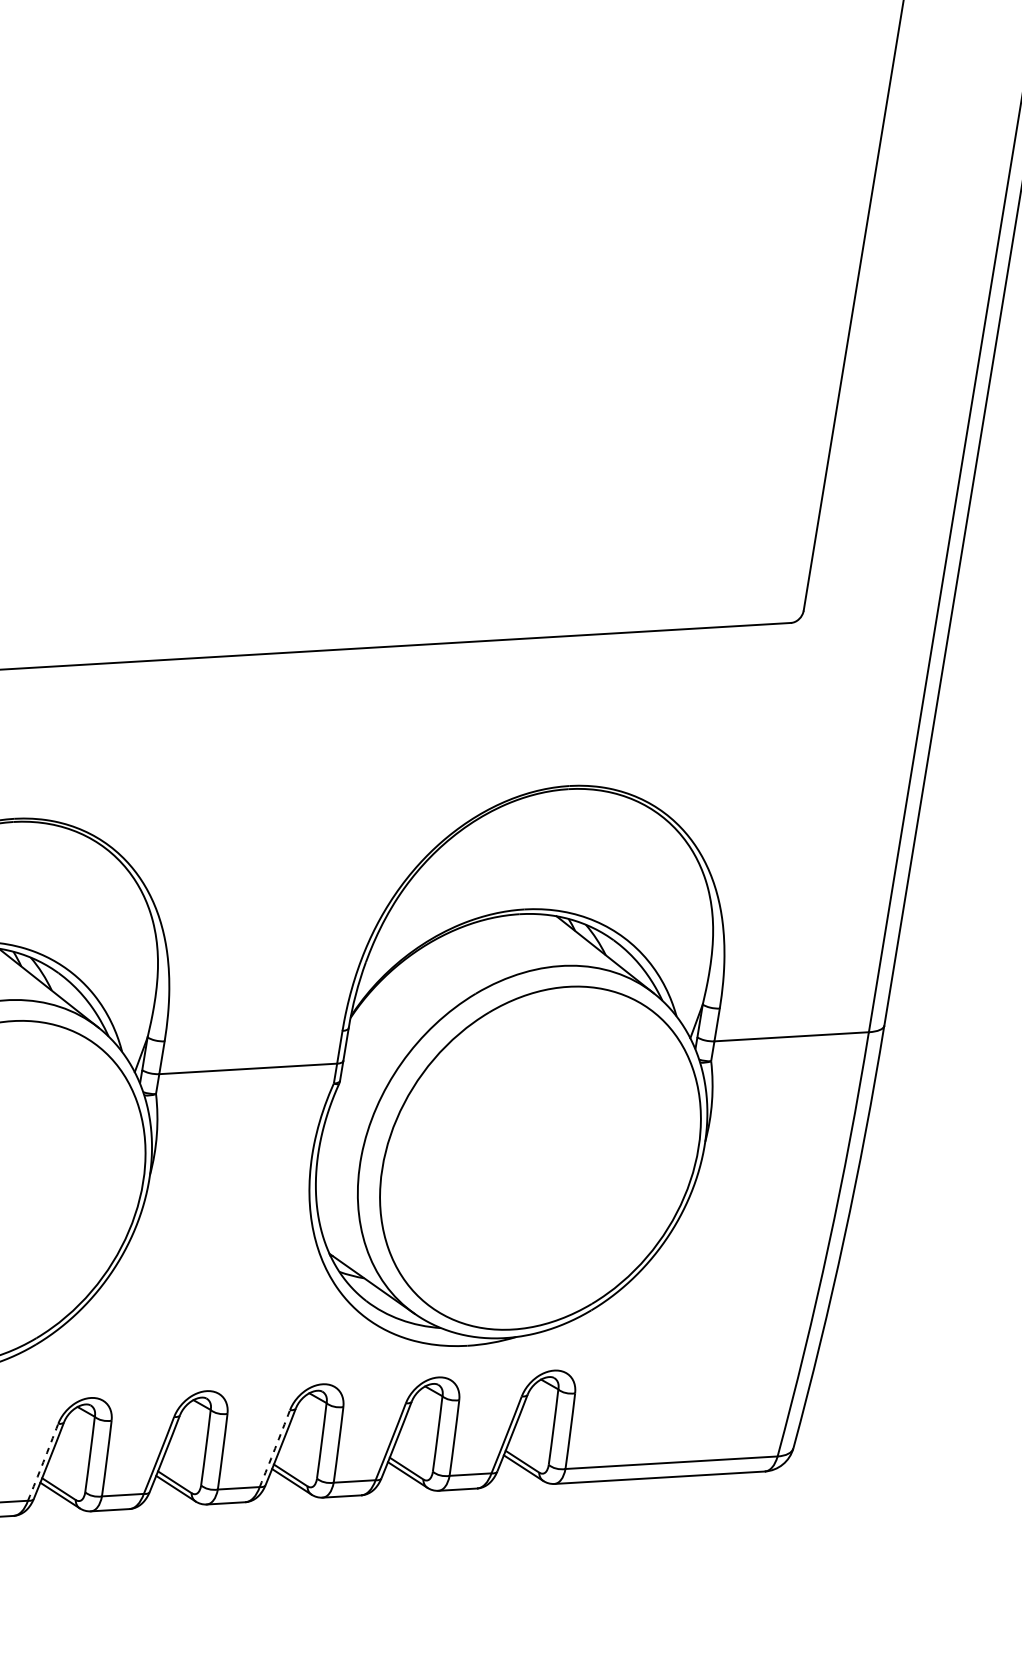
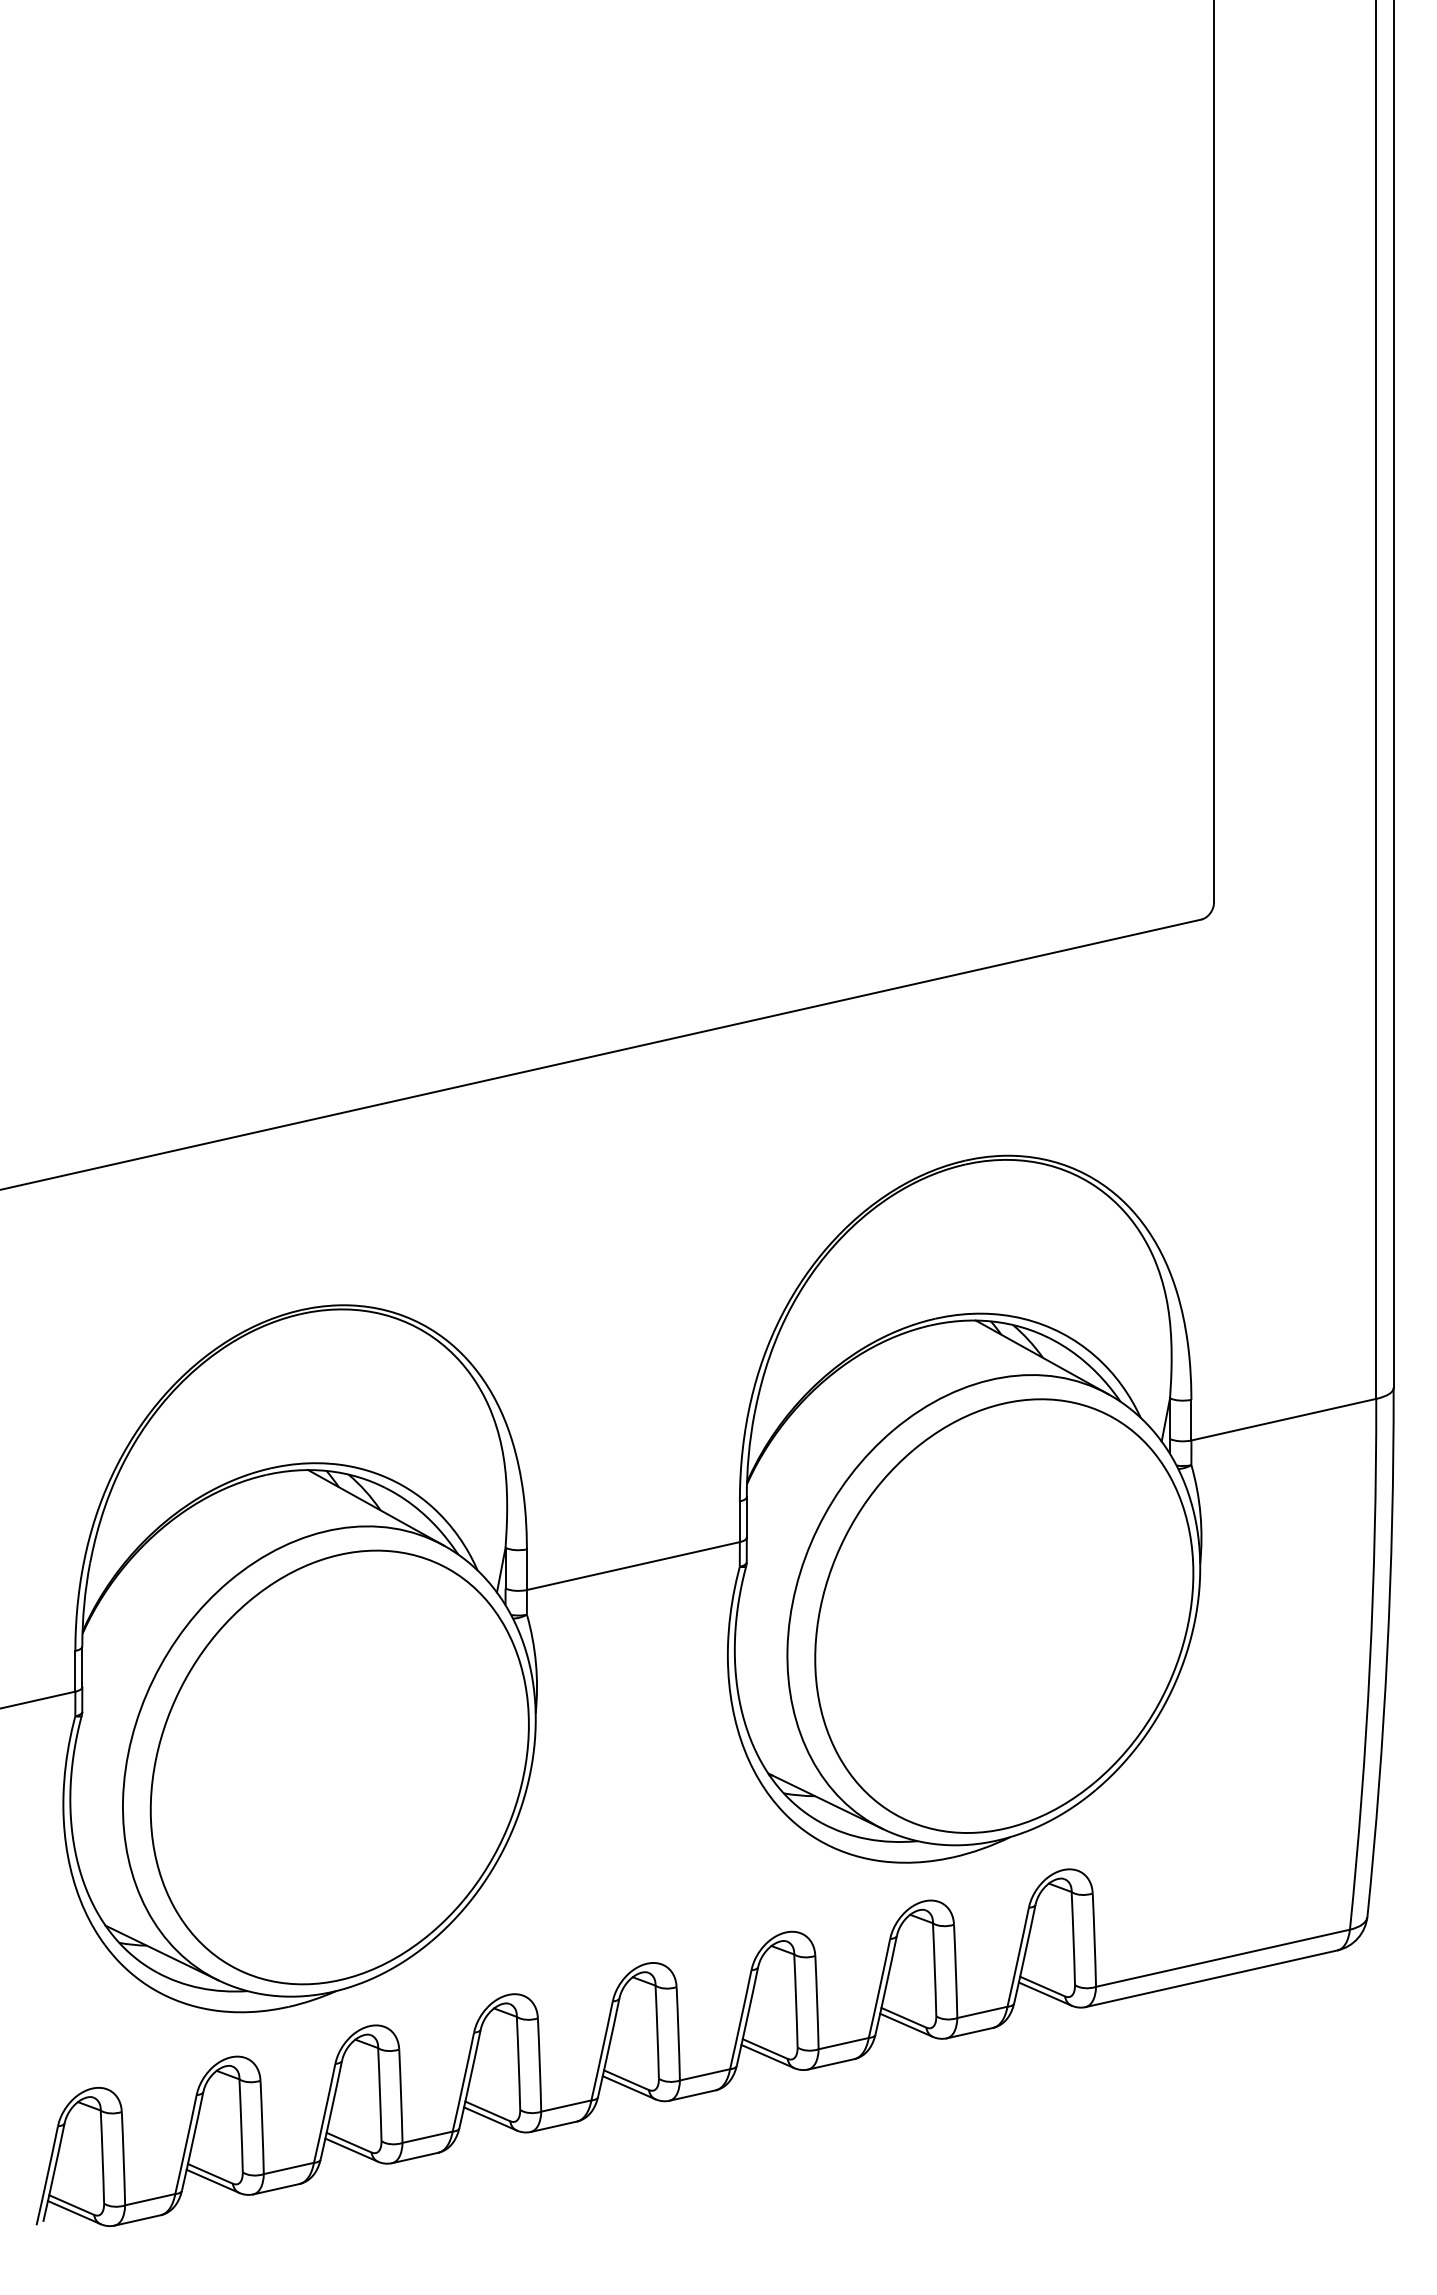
arc: (275, 1448) -> (741, 2019), dashed -> solid
arc: (43, 1462) -> (463, 2082), dashed -> solid

